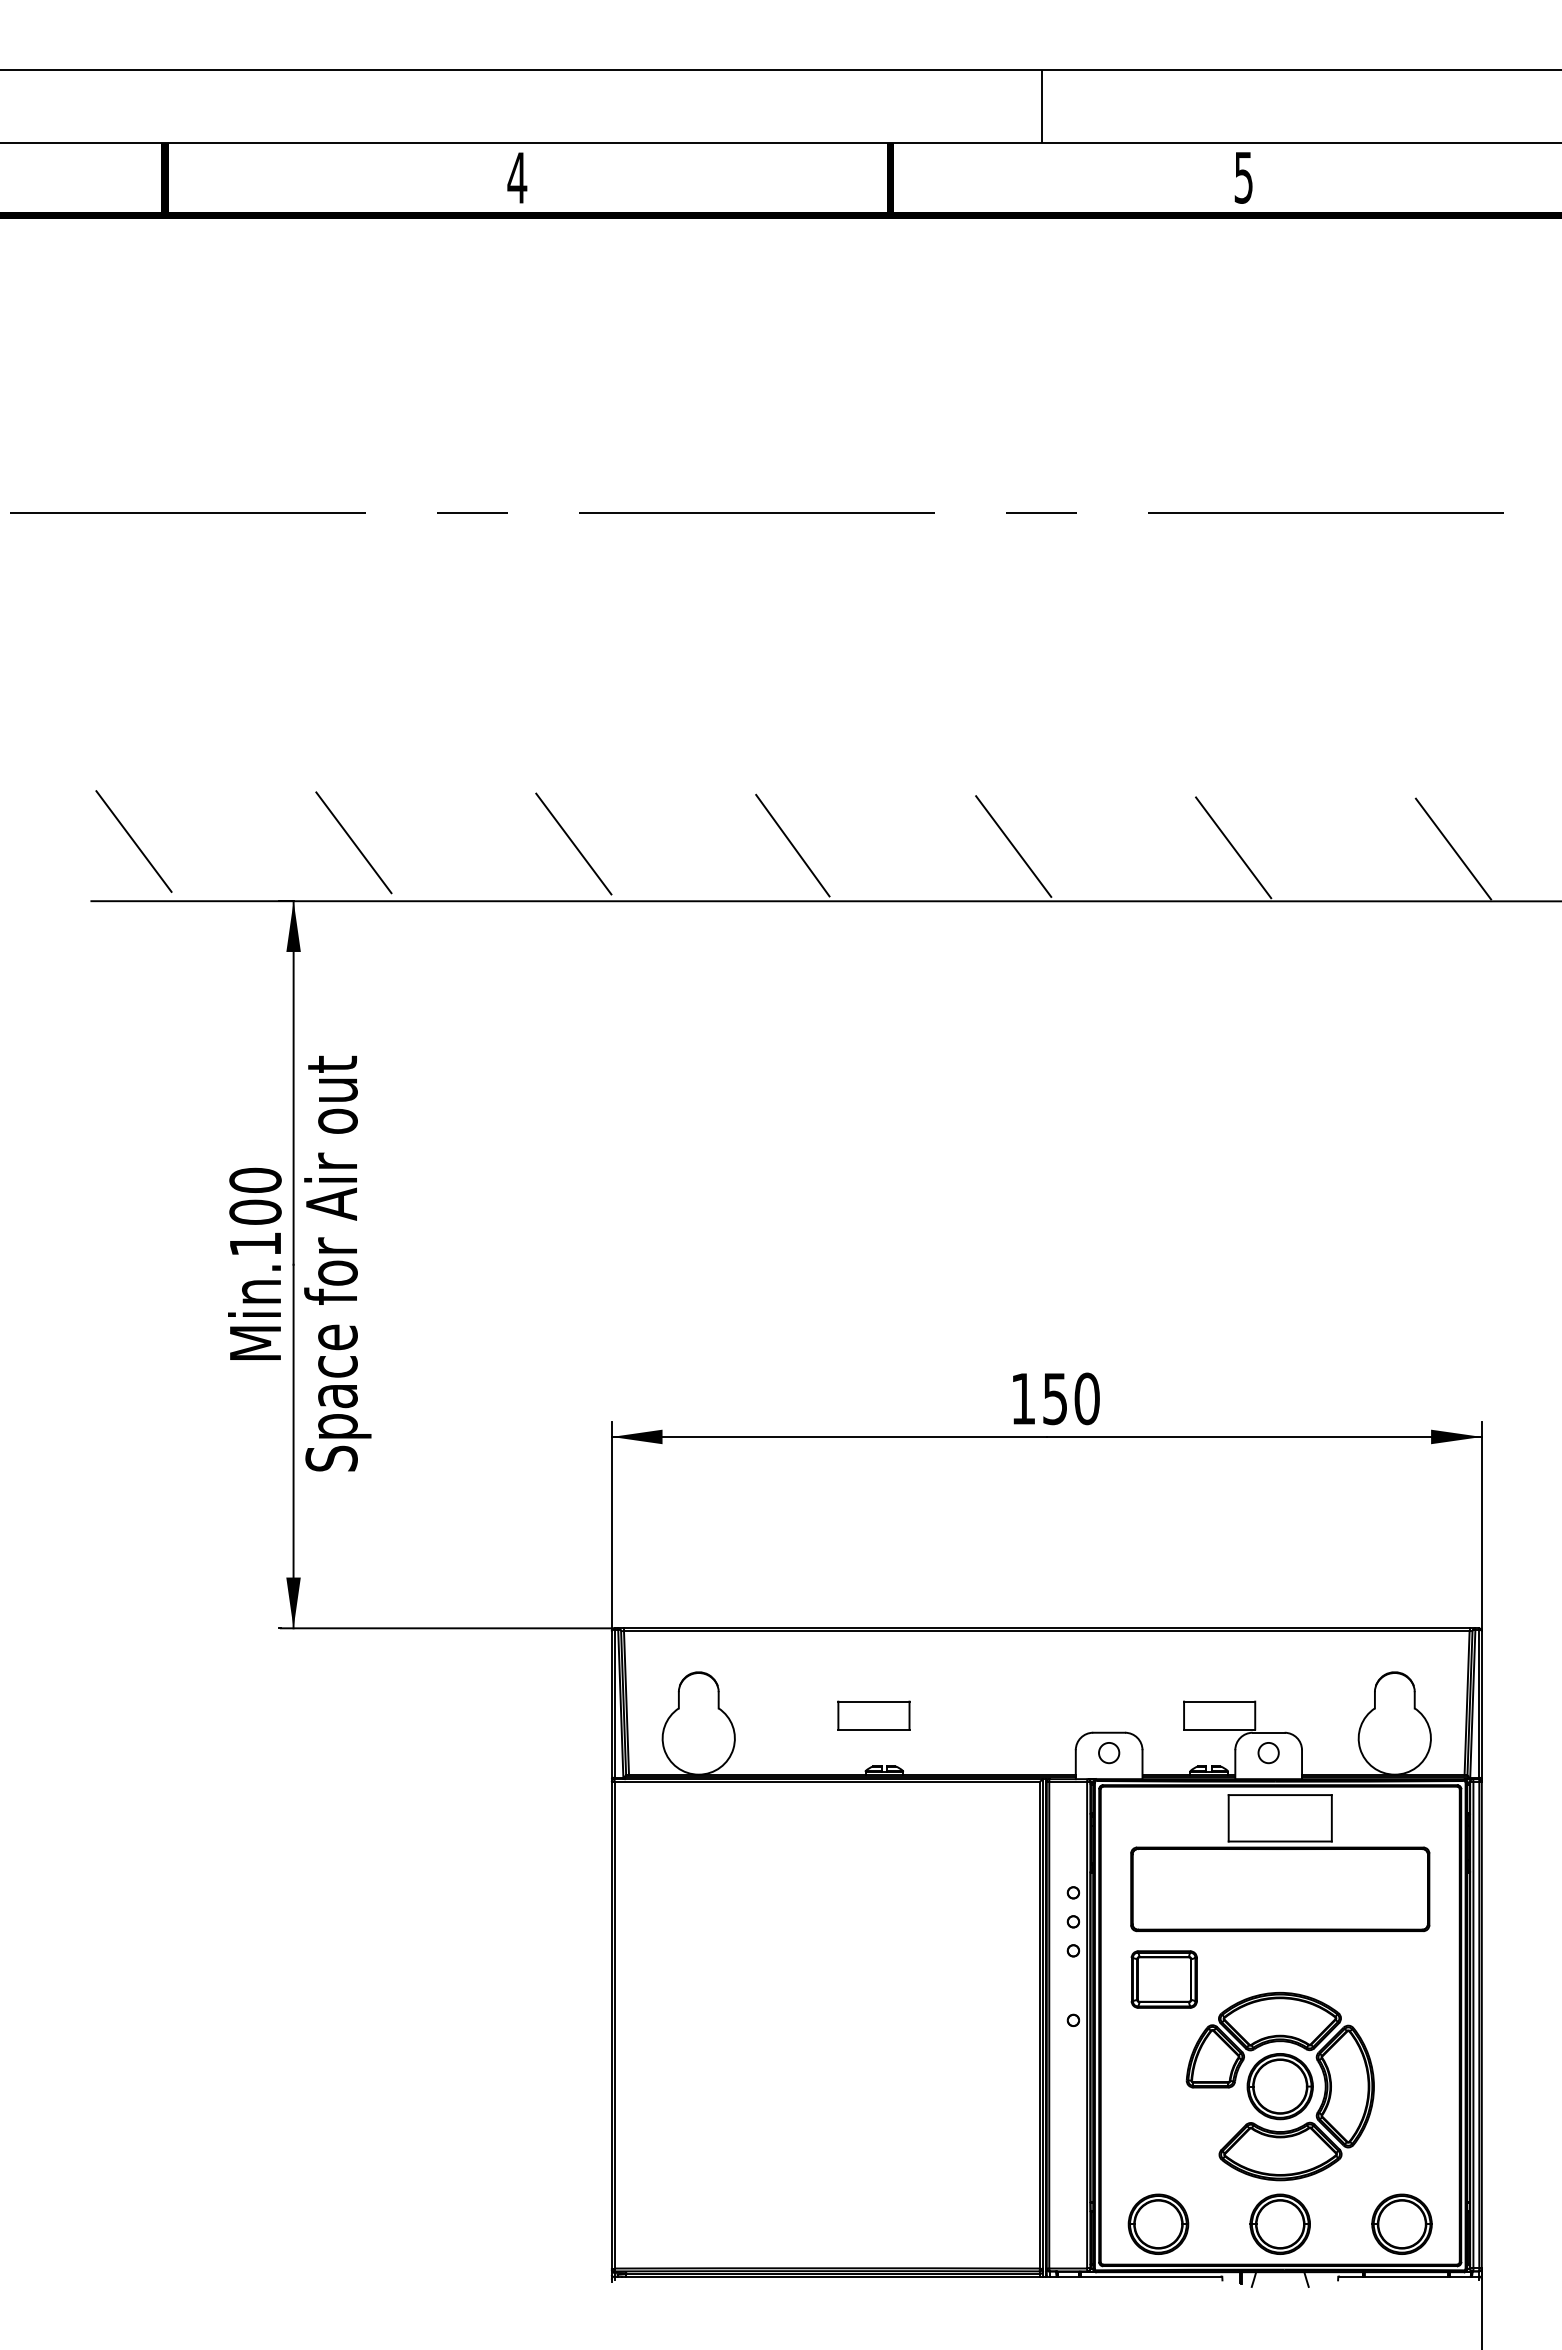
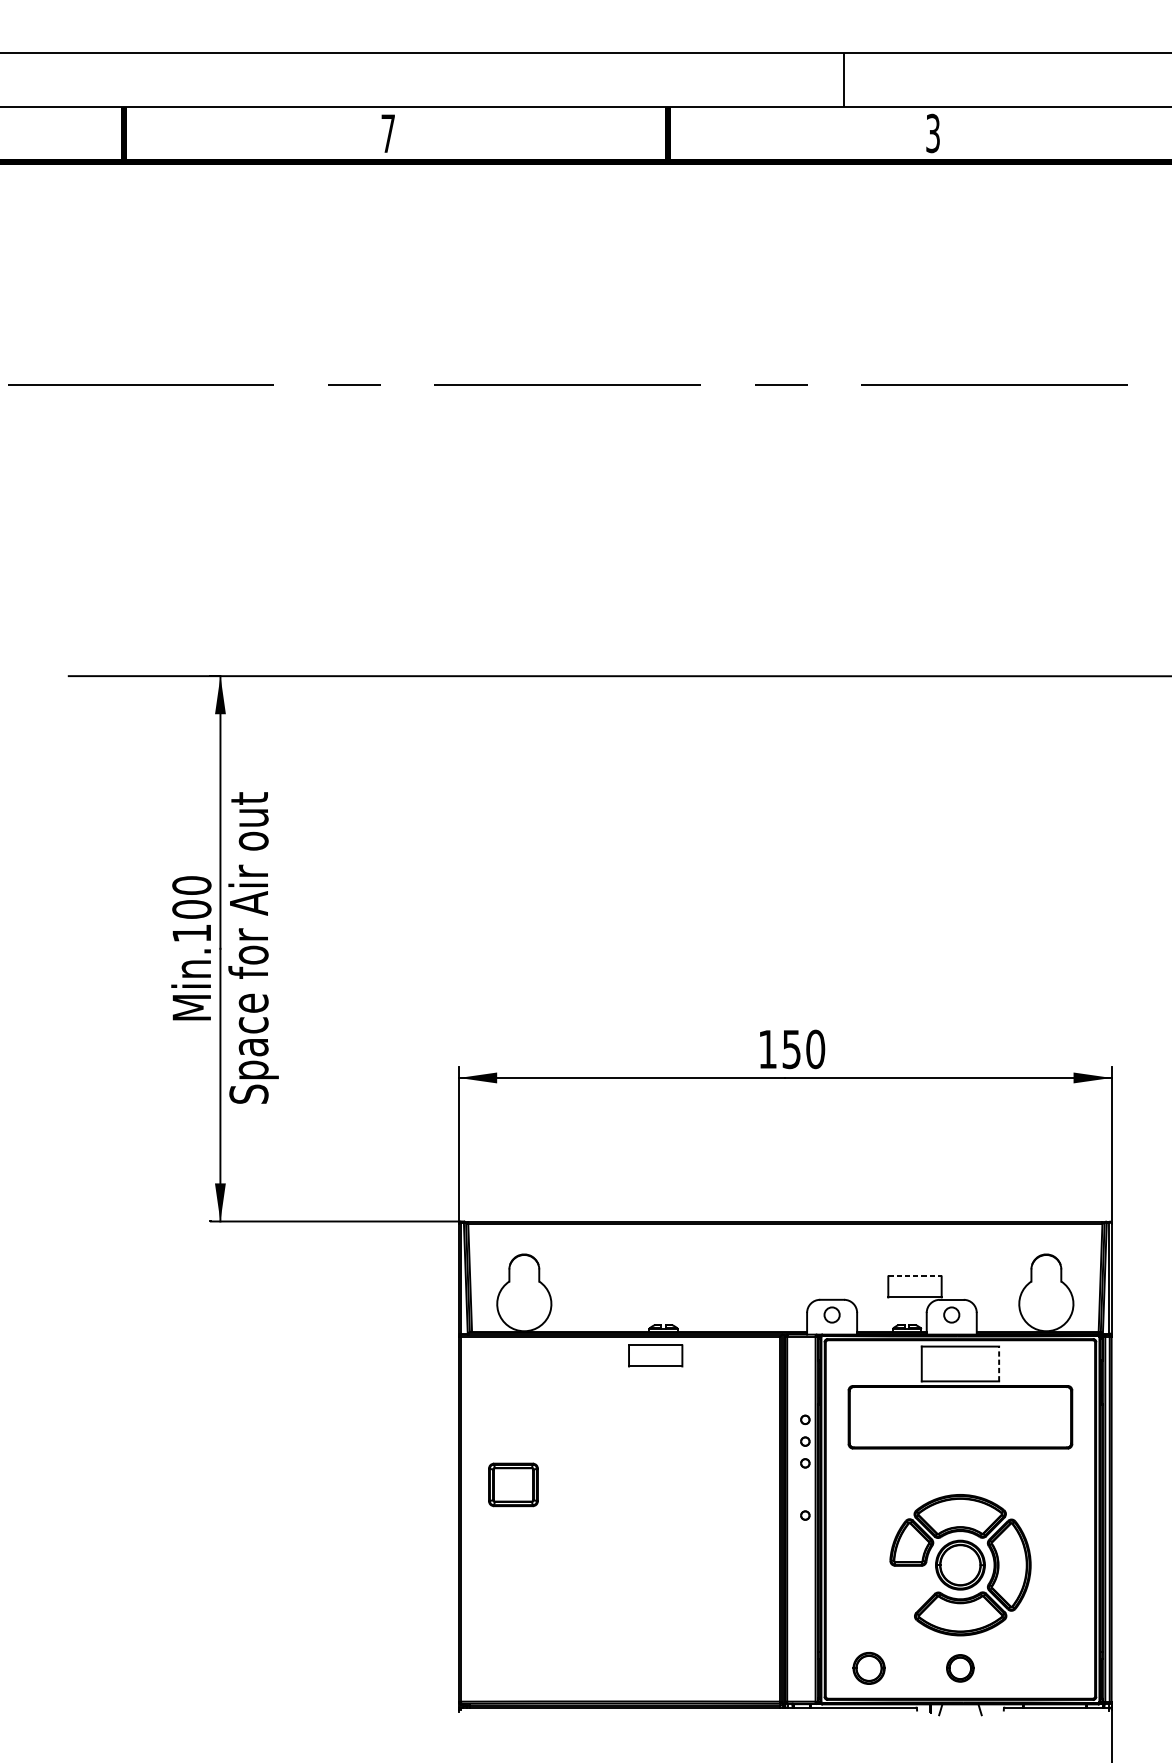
line: (1042, 106) -> (844, 80), moved
text: (517, 177) -> (388, 133), 4 -> 7
text: (1243, 177) -> (932, 133), 5 -> 3
line: (133, 841) -> (100, 631), removed
line: (353, 842) -> (265, 632), removed
line: (573, 843) -> (430, 632), removed
line: (792, 845) -> (594, 634), removed
line: (1013, 846) -> (760, 635), removed
line: (1233, 847) -> (925, 635), removed
line: (1453, 848) -> (1090, 636), removed
line: (1219, 1701) -> (914, 1276), solid -> dashed
part: (873, 1715) -> (655, 1355), moved
line: (1331, 1817) -> (998, 1363), solid -> dashed
part: (1163, 1979) -> (512, 1484), moved
part: (1158, 2223) -> (869, 1667), size x0.7
part: (1279, 2223) -> (959, 1667), size x0.6
part: (1401, 2223) -> (1051, 1667), removed

